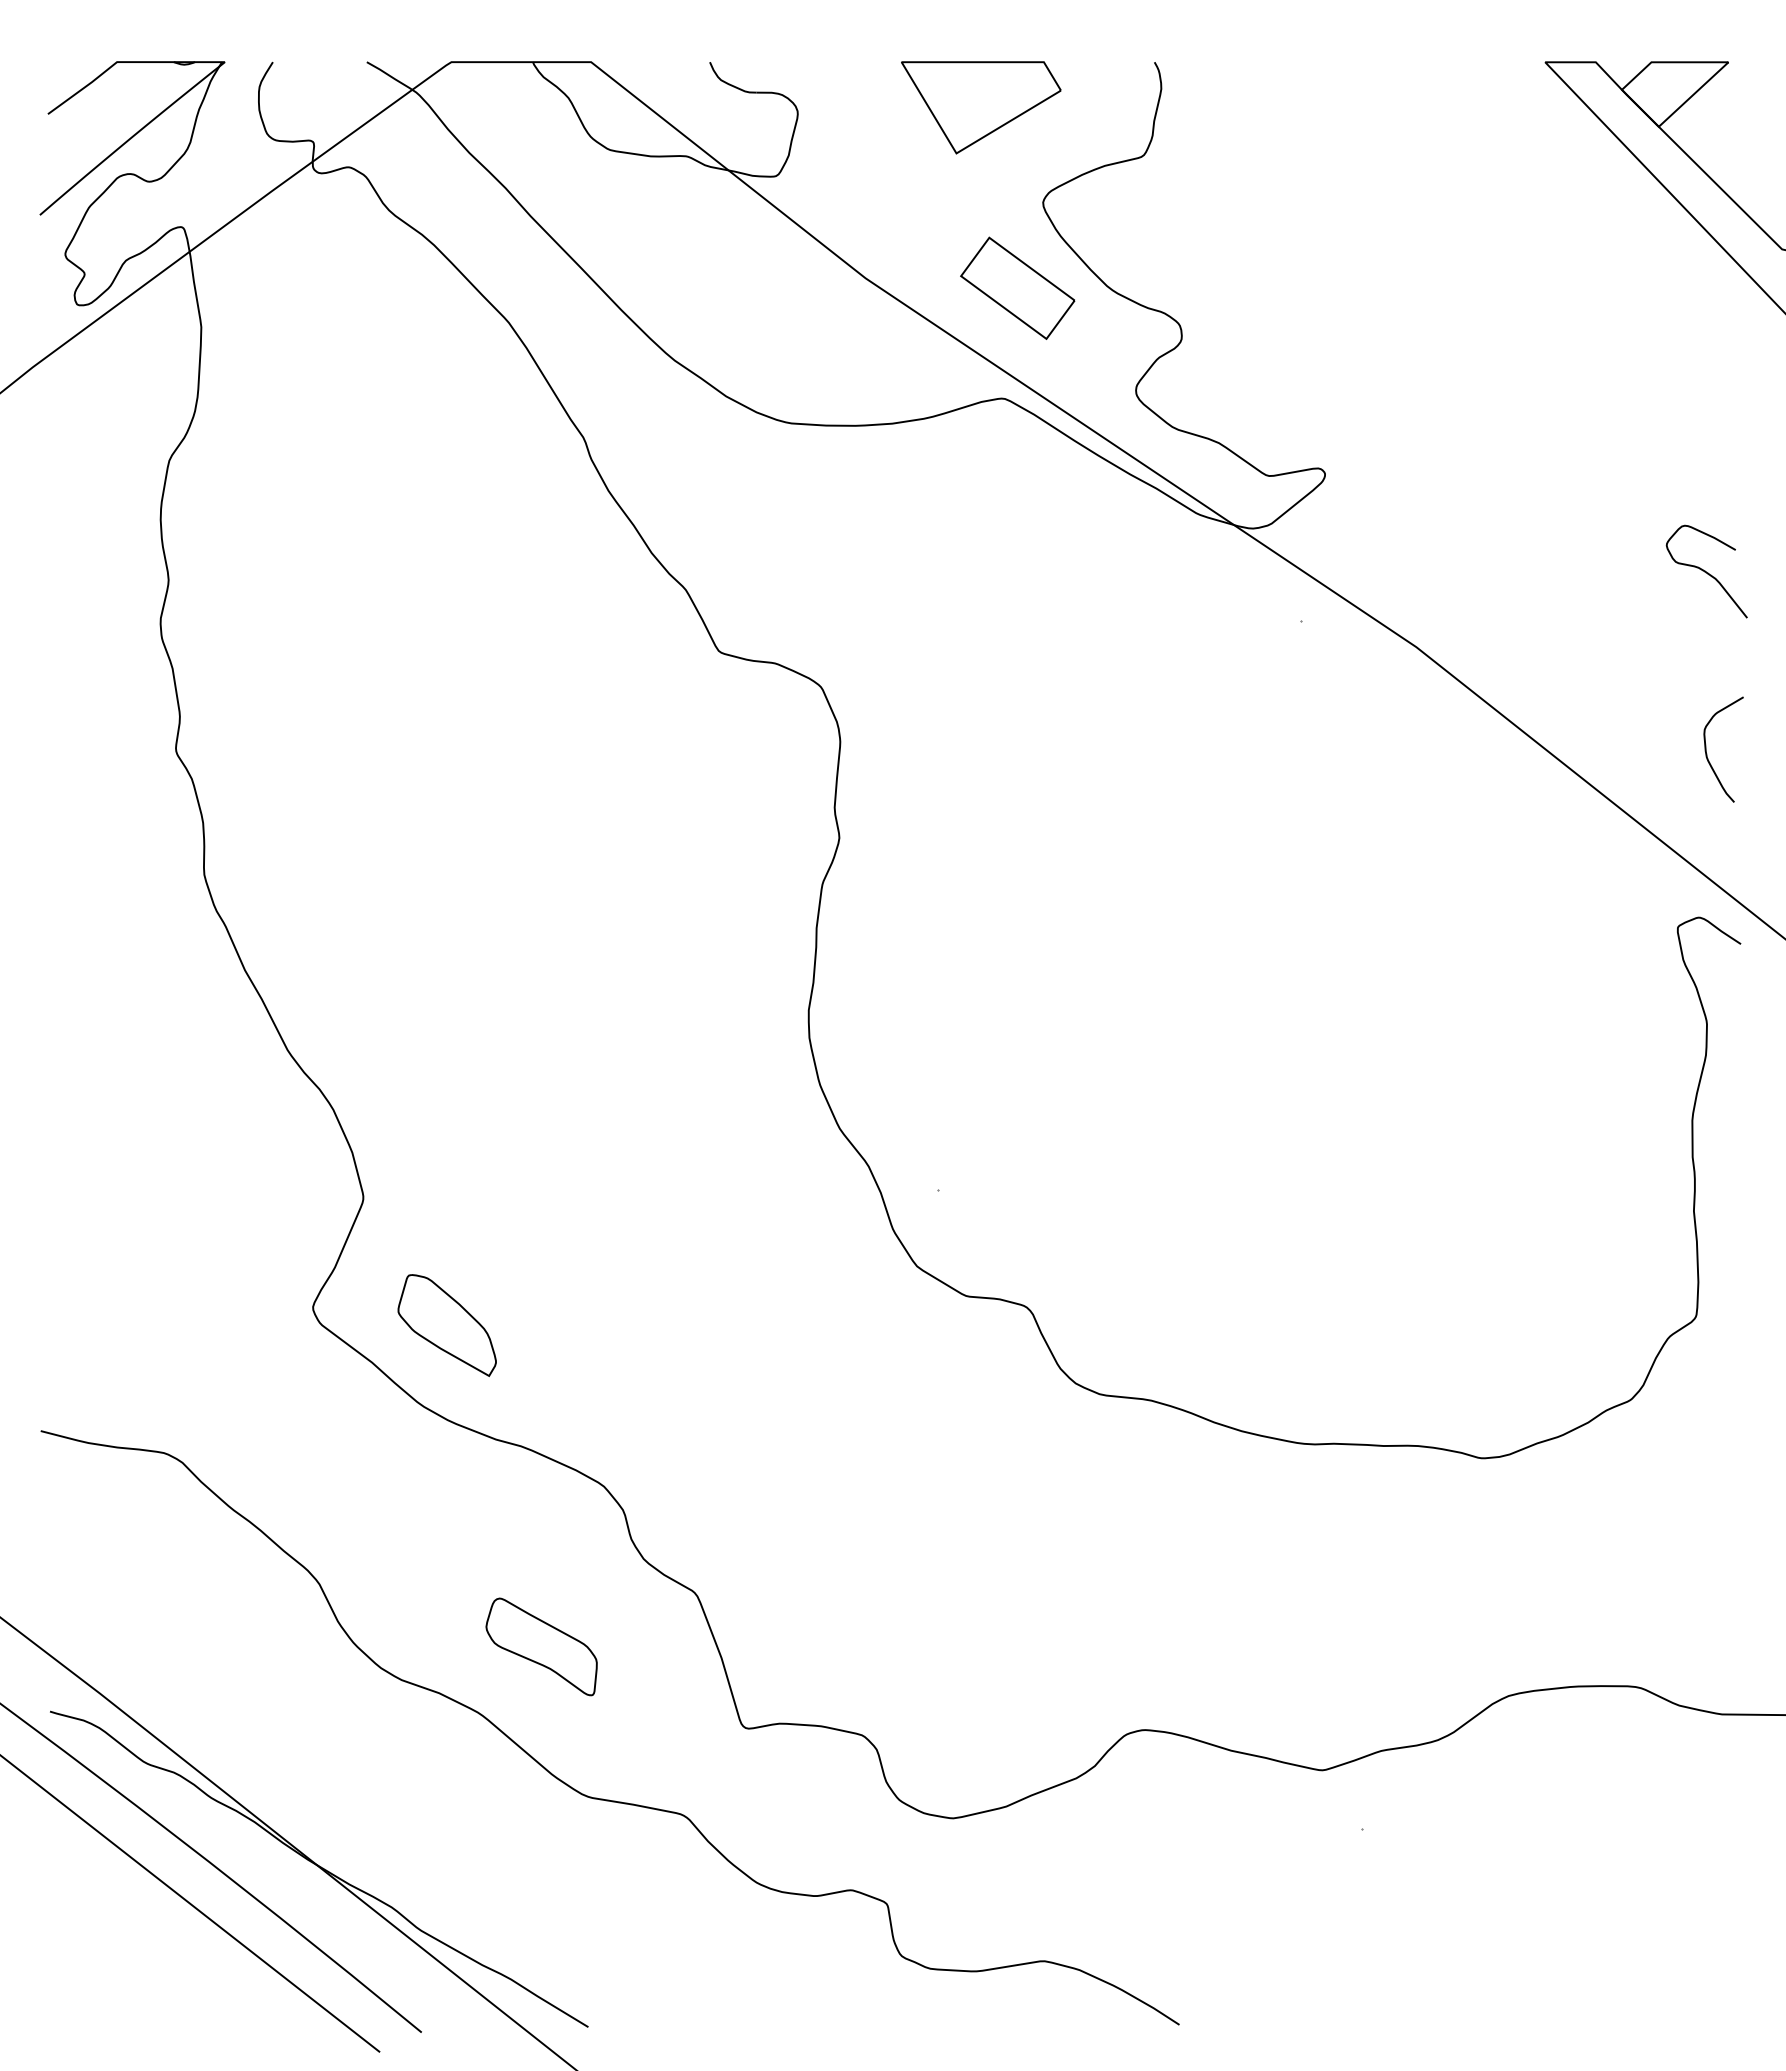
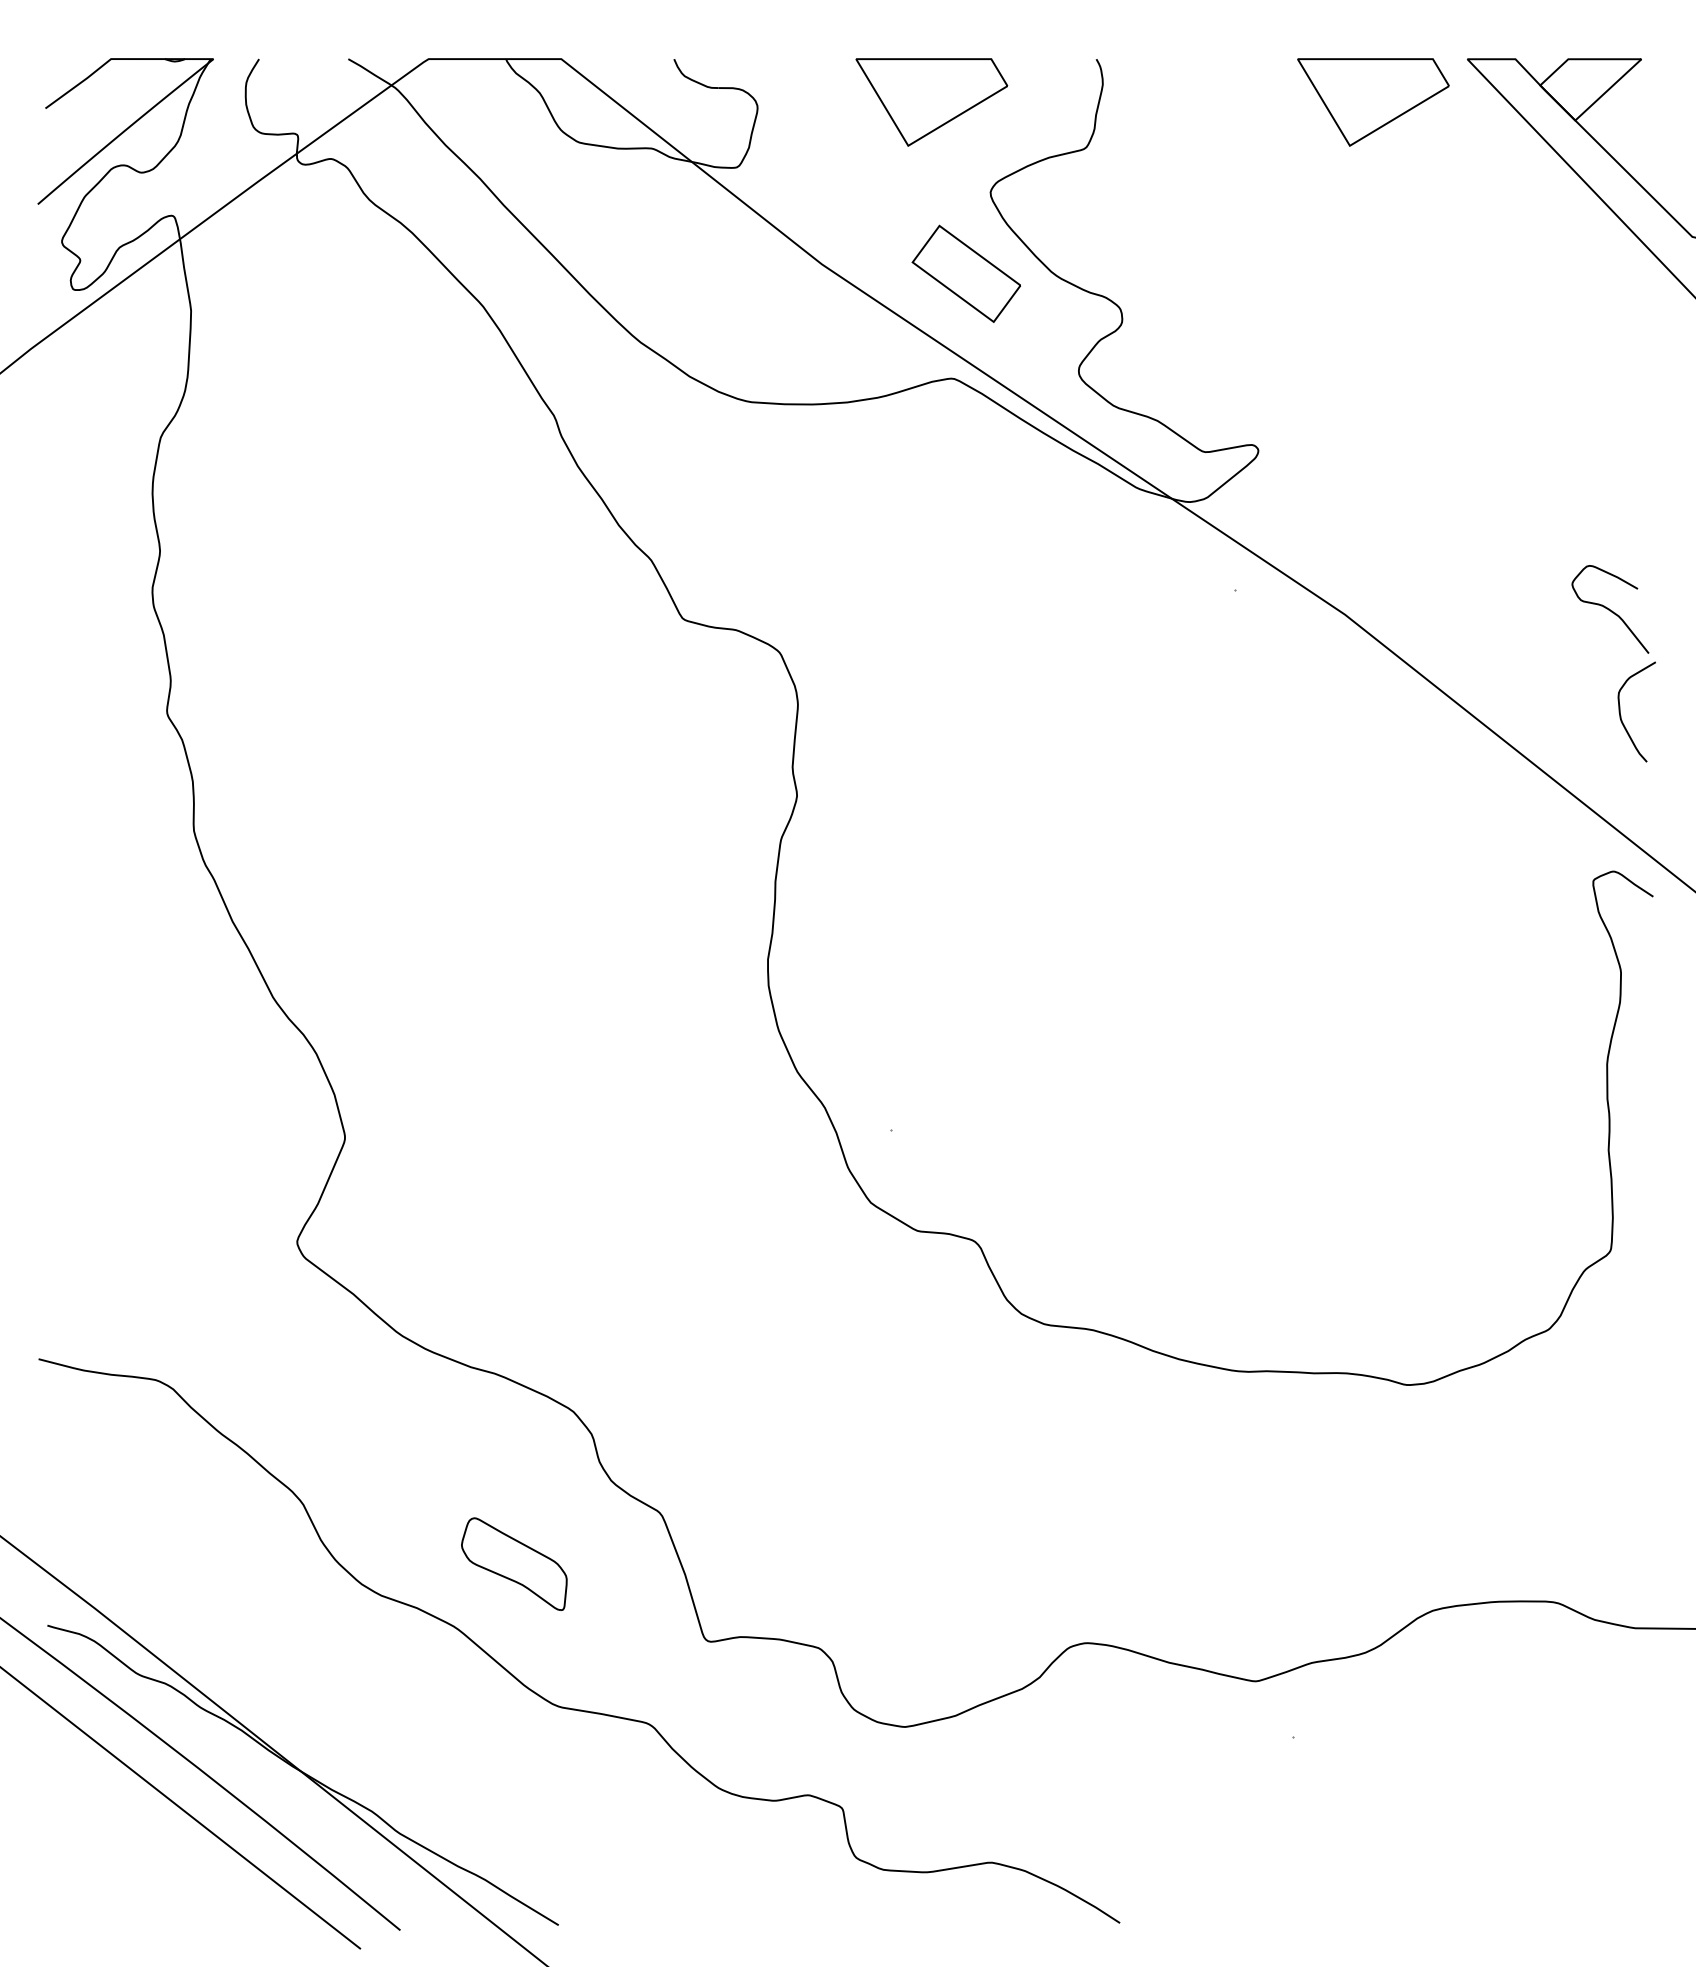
part: (1446, 107) -> (1373, 102), added
curve: (1706, 571) -> (1610, 609), moved
part: (446, 1325) -> (423, 1258), removed

